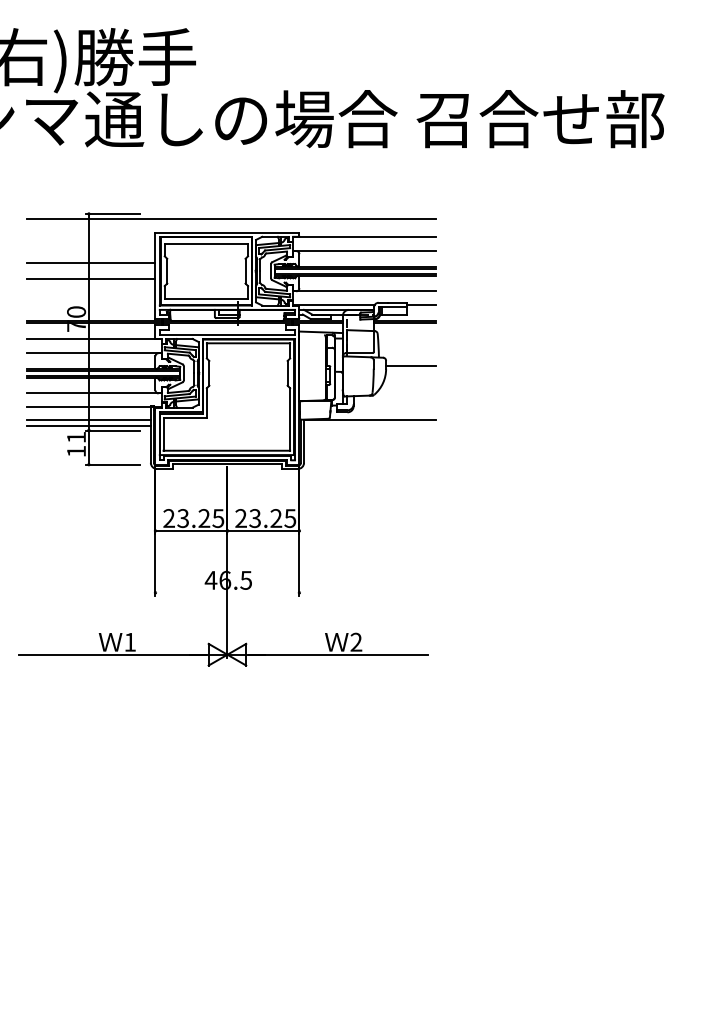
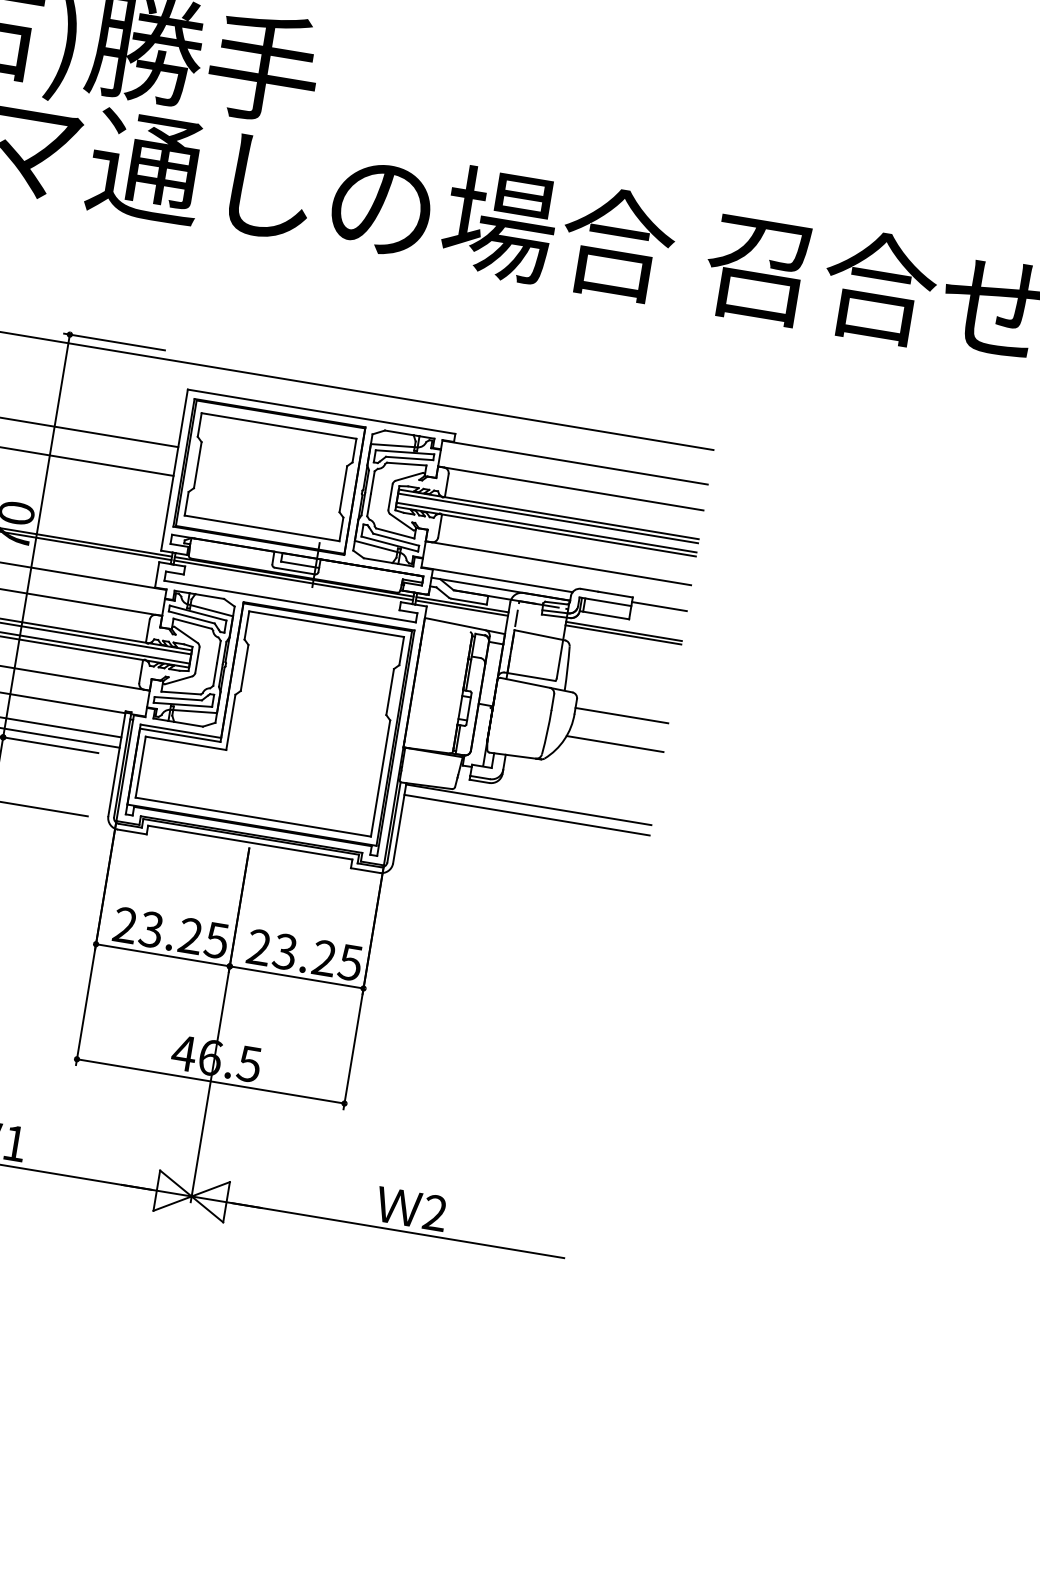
line: (409, 381) -> (614, 744), added
line: (370, 425) -> (528, 814), added
line: (227, 592) -> (210, 1080), added

